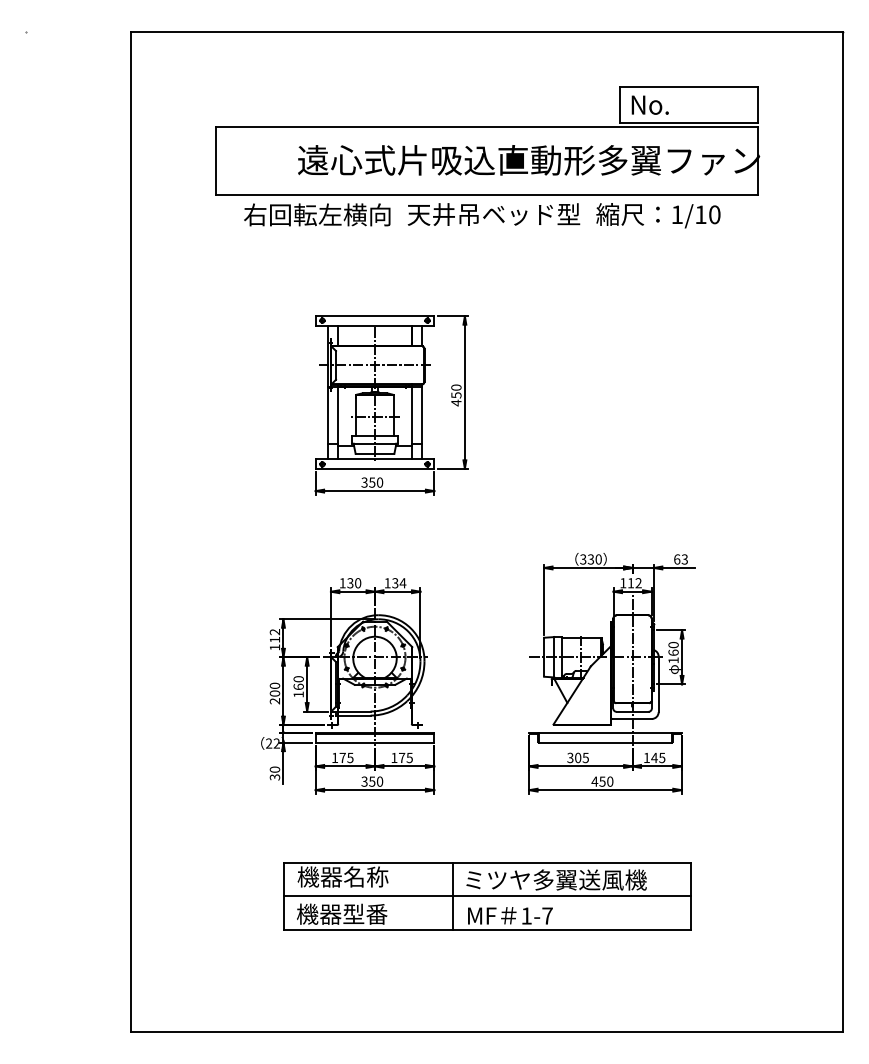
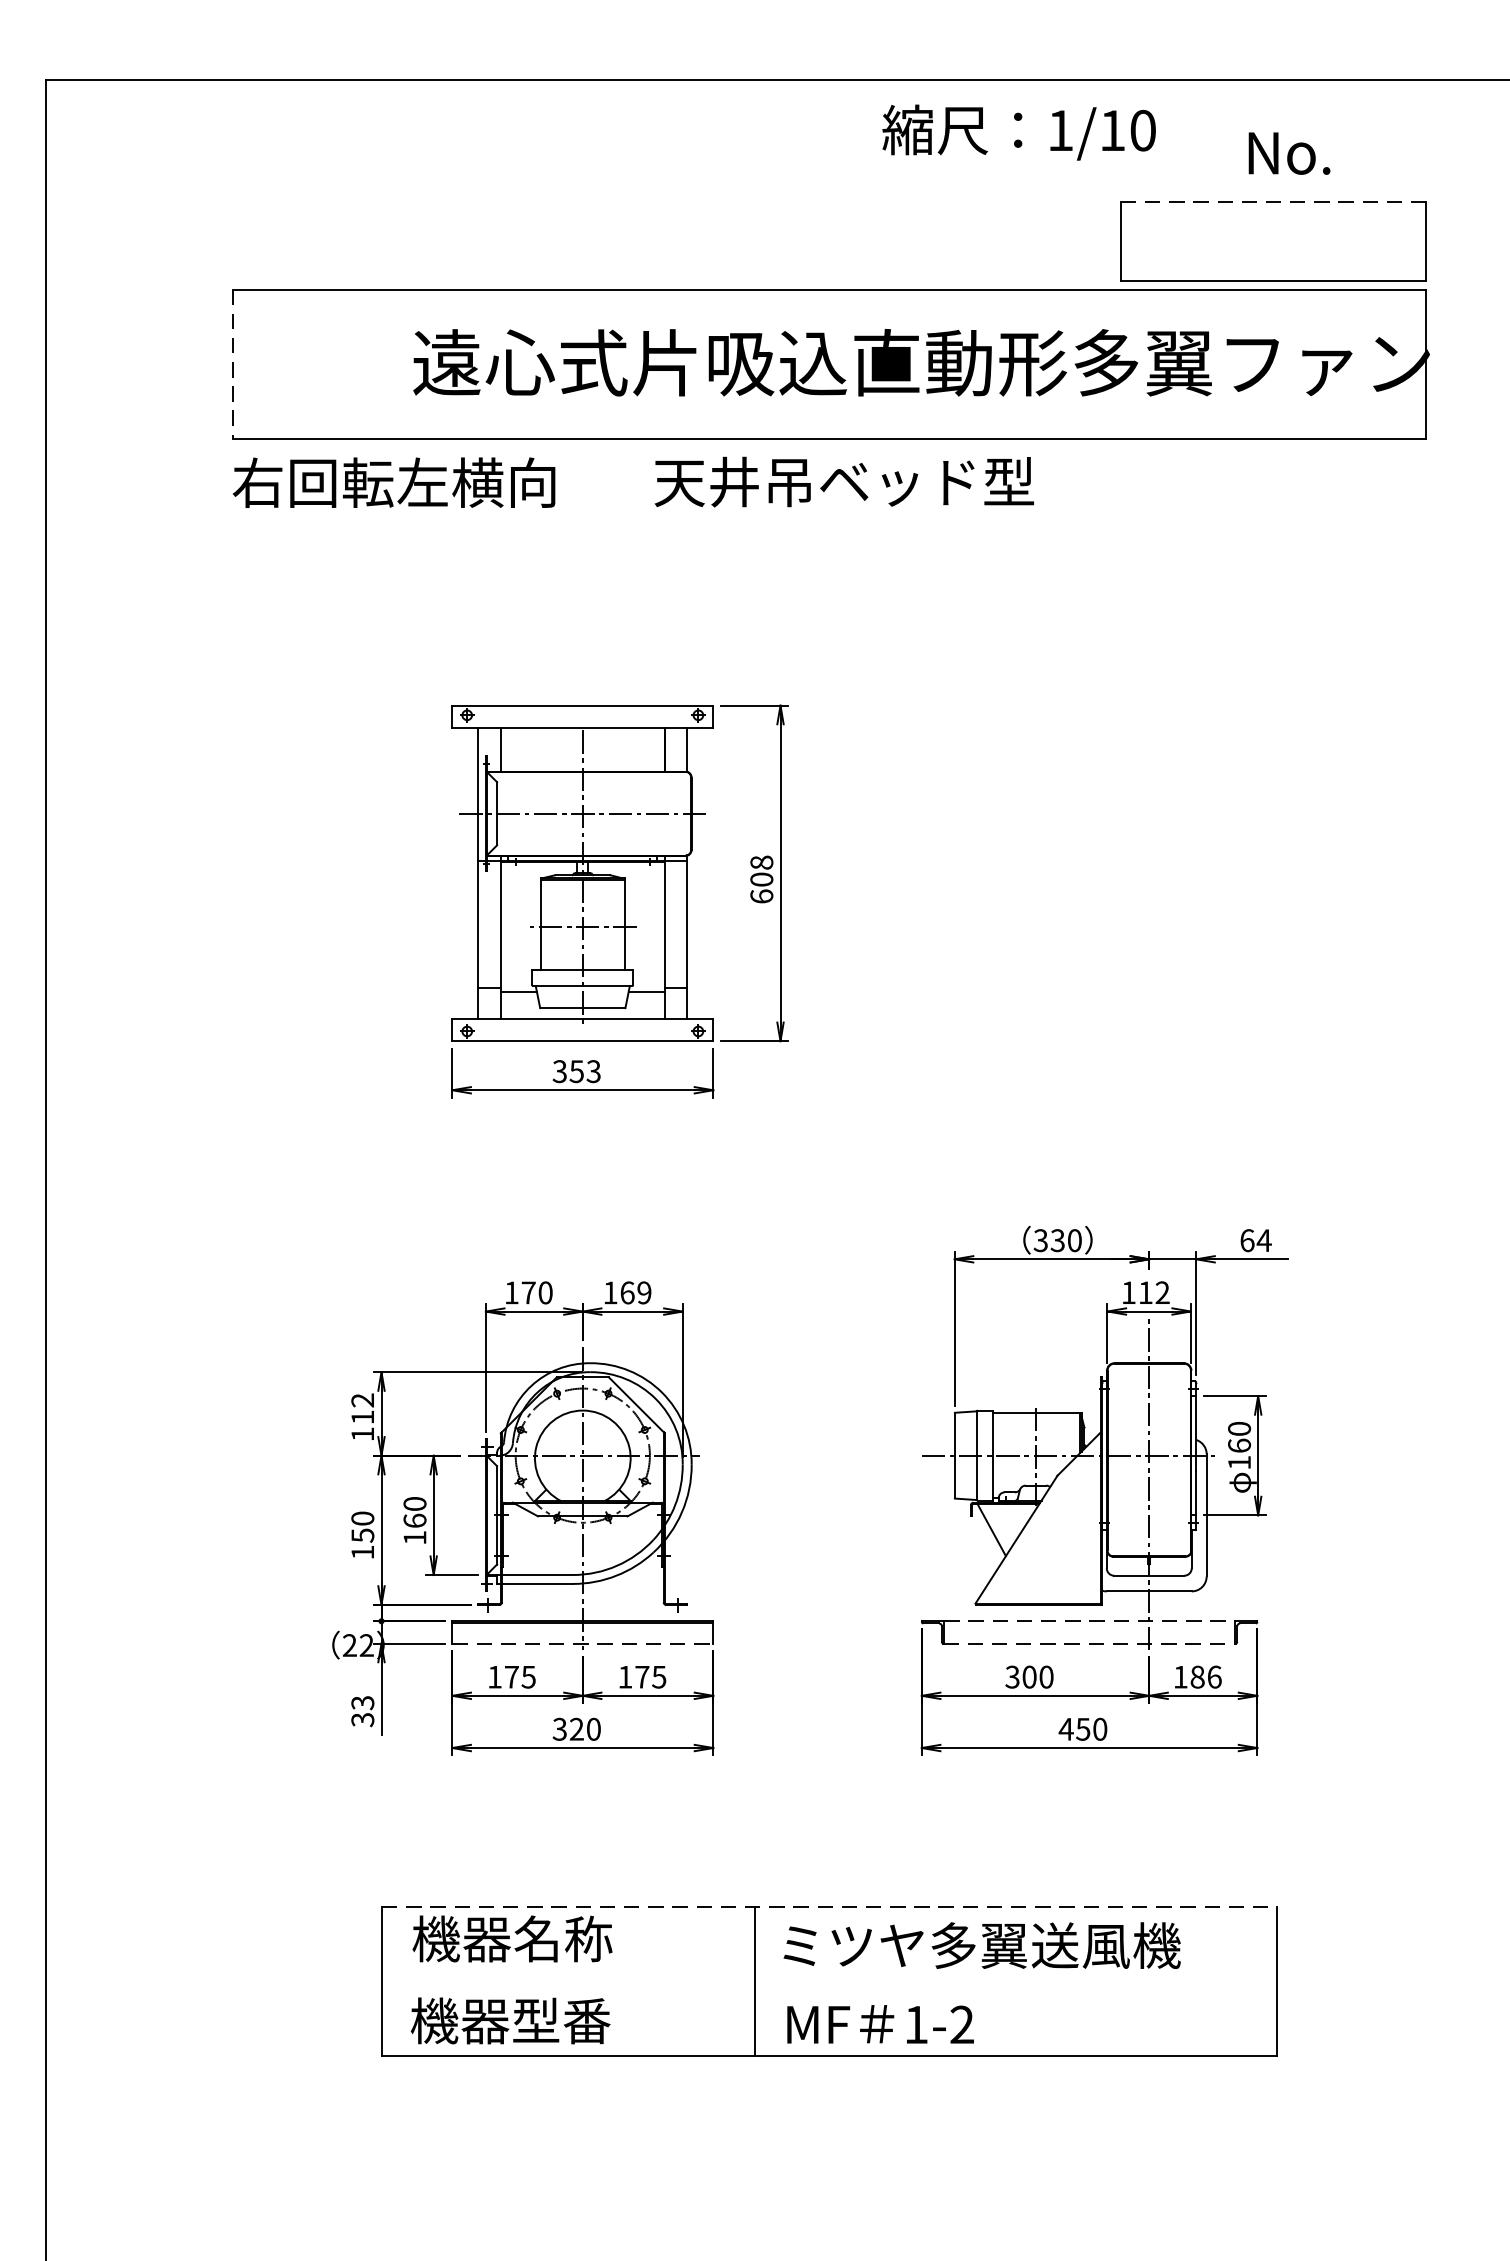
line: (689, 87) -> (1274, 202), solid -> dashed
text: (649, 104) -> (1287, 151), moved
line: (215, 160) -> (231, 363), solid -> dashed
text: (317, 214) -> (394, 481), moved
text: (658, 215) -> (1019, 132), moved
text: (456, 395) -> (762, 879), 450 -> 608
text: (379, 482) -> (592, 1071), 350 -> 353
text: (684, 559) -> (1263, 1240), 63 -> 64
text: (350, 583) -> (528, 1293), 130 -> 170
text: (399, 583) -> (636, 1293), 134 -> 169
text: (274, 697) -> (361, 1544), 200 -> 150
line: (605, 732) -> (1089, 1621), solid -> dashed
line: (375, 742) -> (583, 1643), solid -> dashed
line: (605, 742) -> (1089, 1643), solid -> dashed
text: (585, 757) -> (1045, 1676), 305 -> 300
text: (658, 757) -> (1206, 1676), 145 -> 186
text: (274, 769) -> (361, 1702), 30 -> 33
text: (372, 781) -> (577, 1728), 350 -> 320
line: (487, 862) -> (830, 1907), solid -> dashed
line: (486, 896) -> (828, 1981), removed
text: (547, 915) -> (962, 2023), 1-7 -> 1-2

